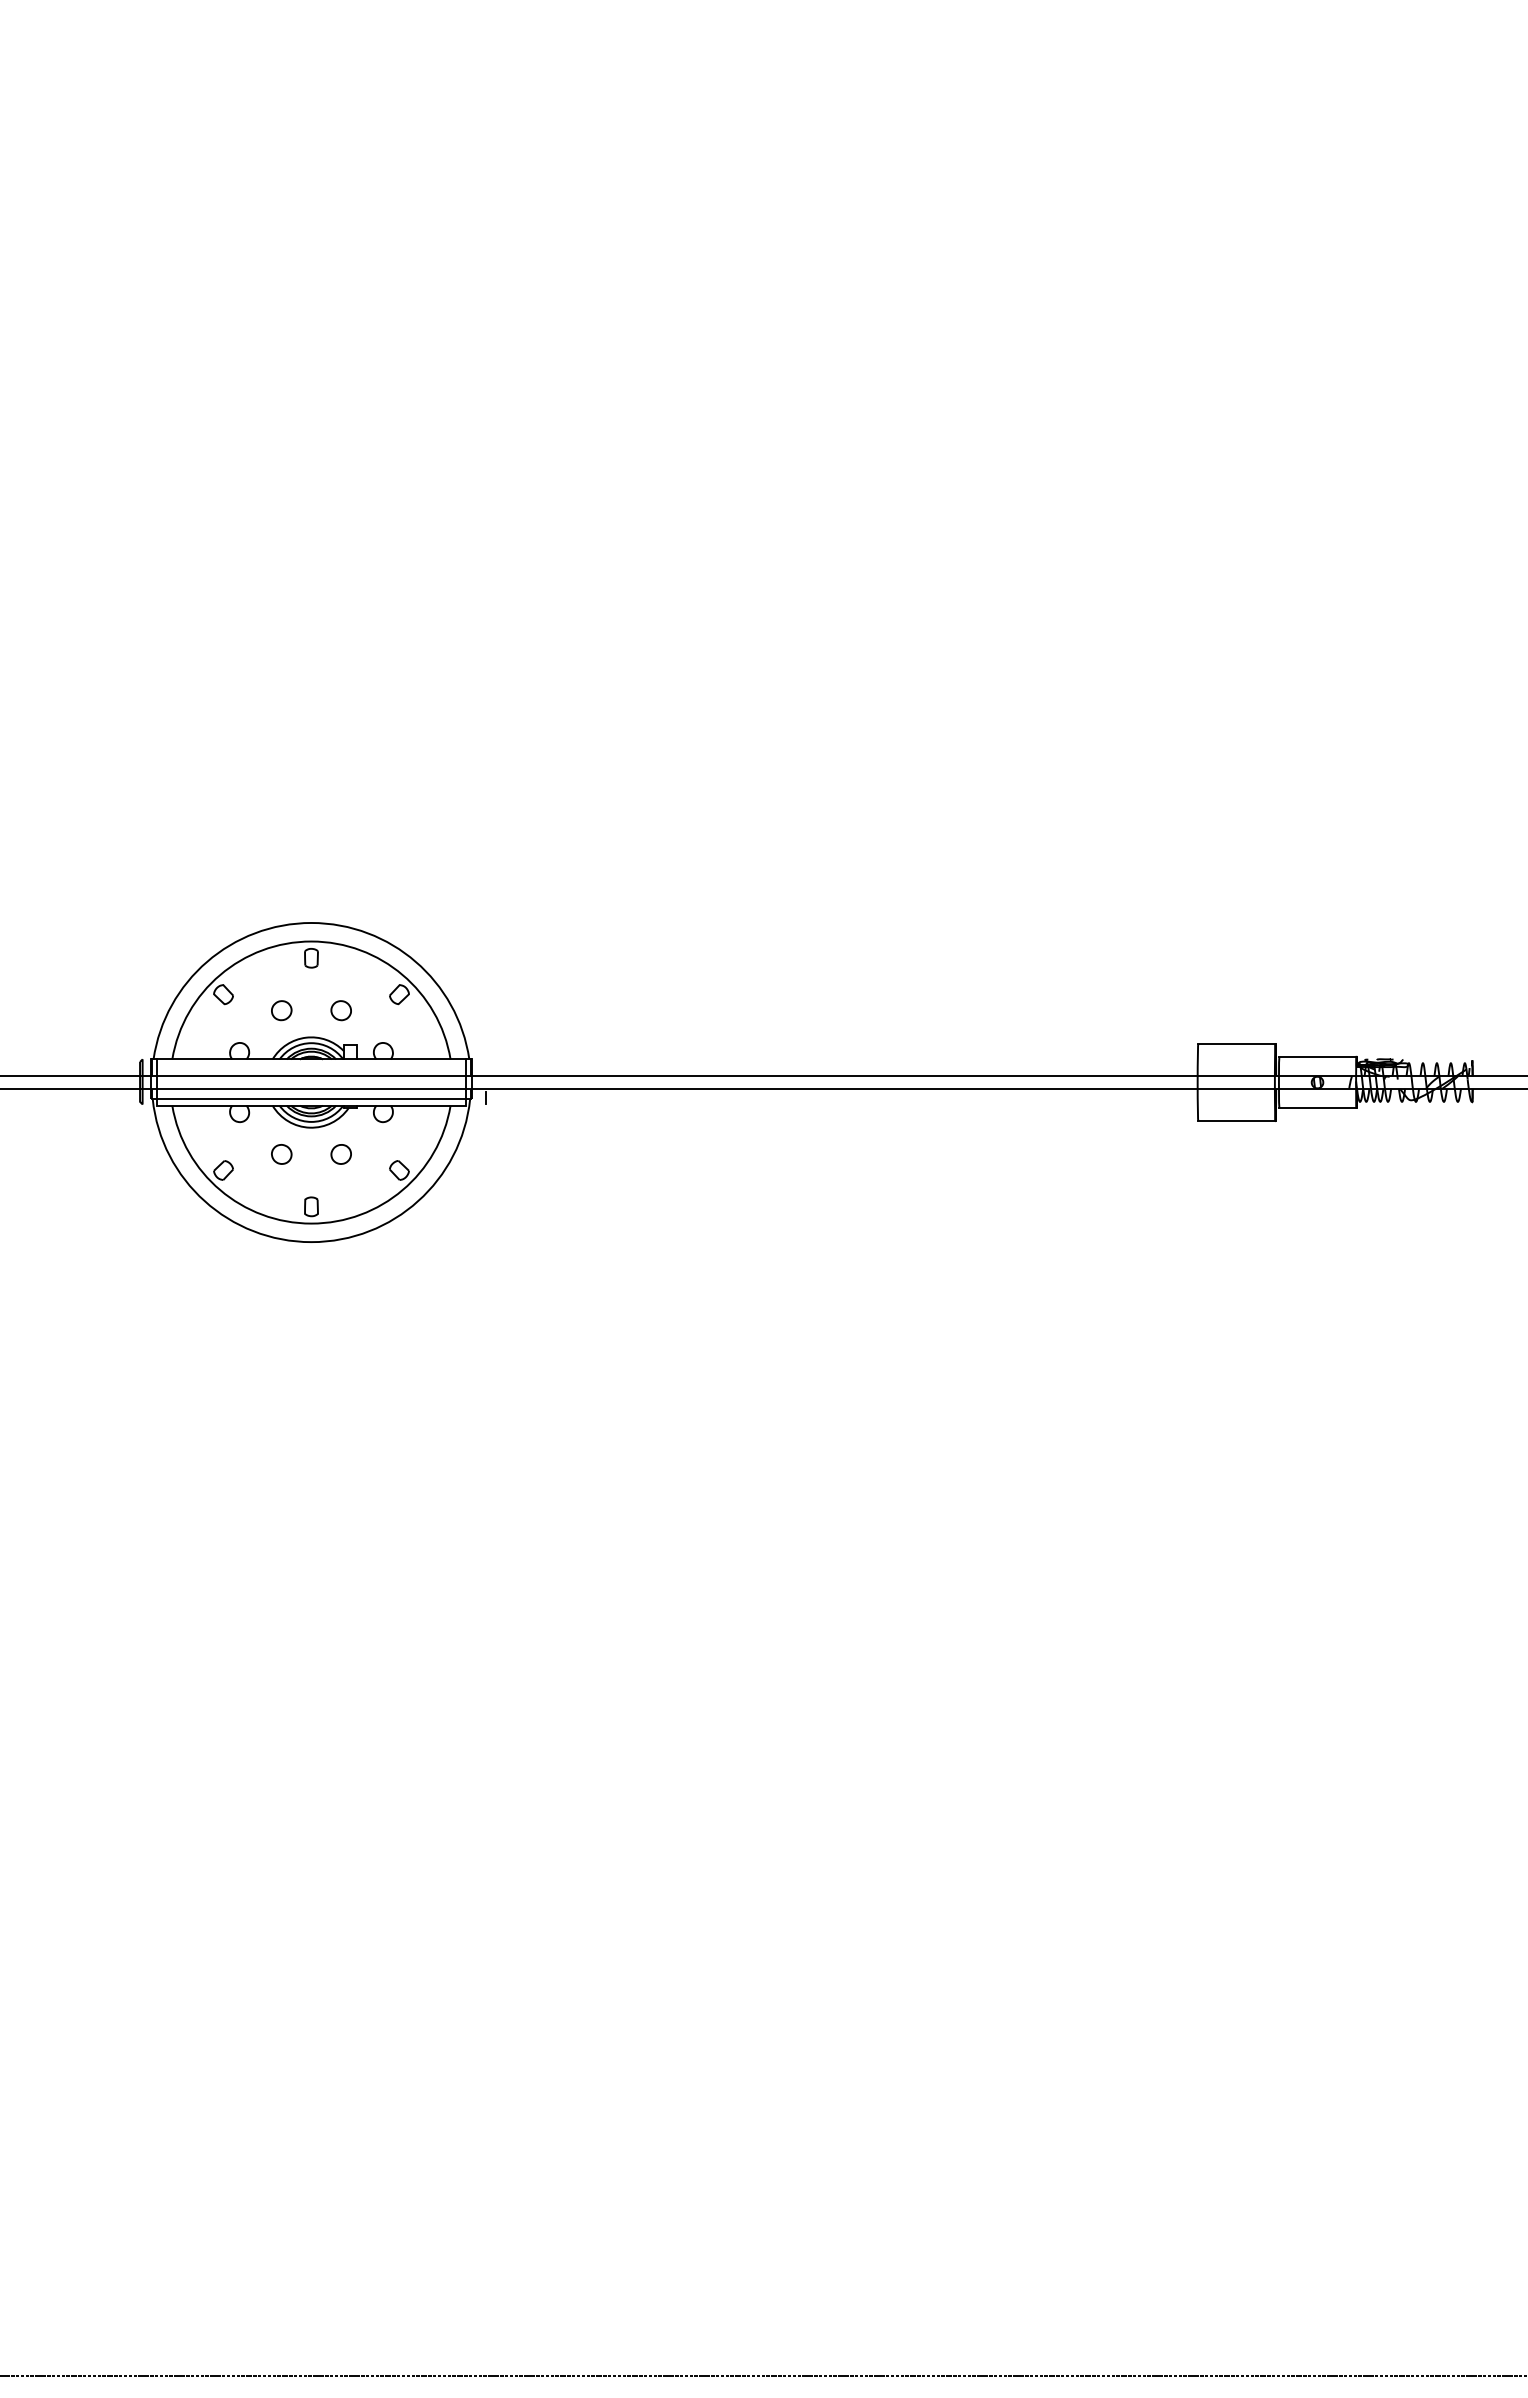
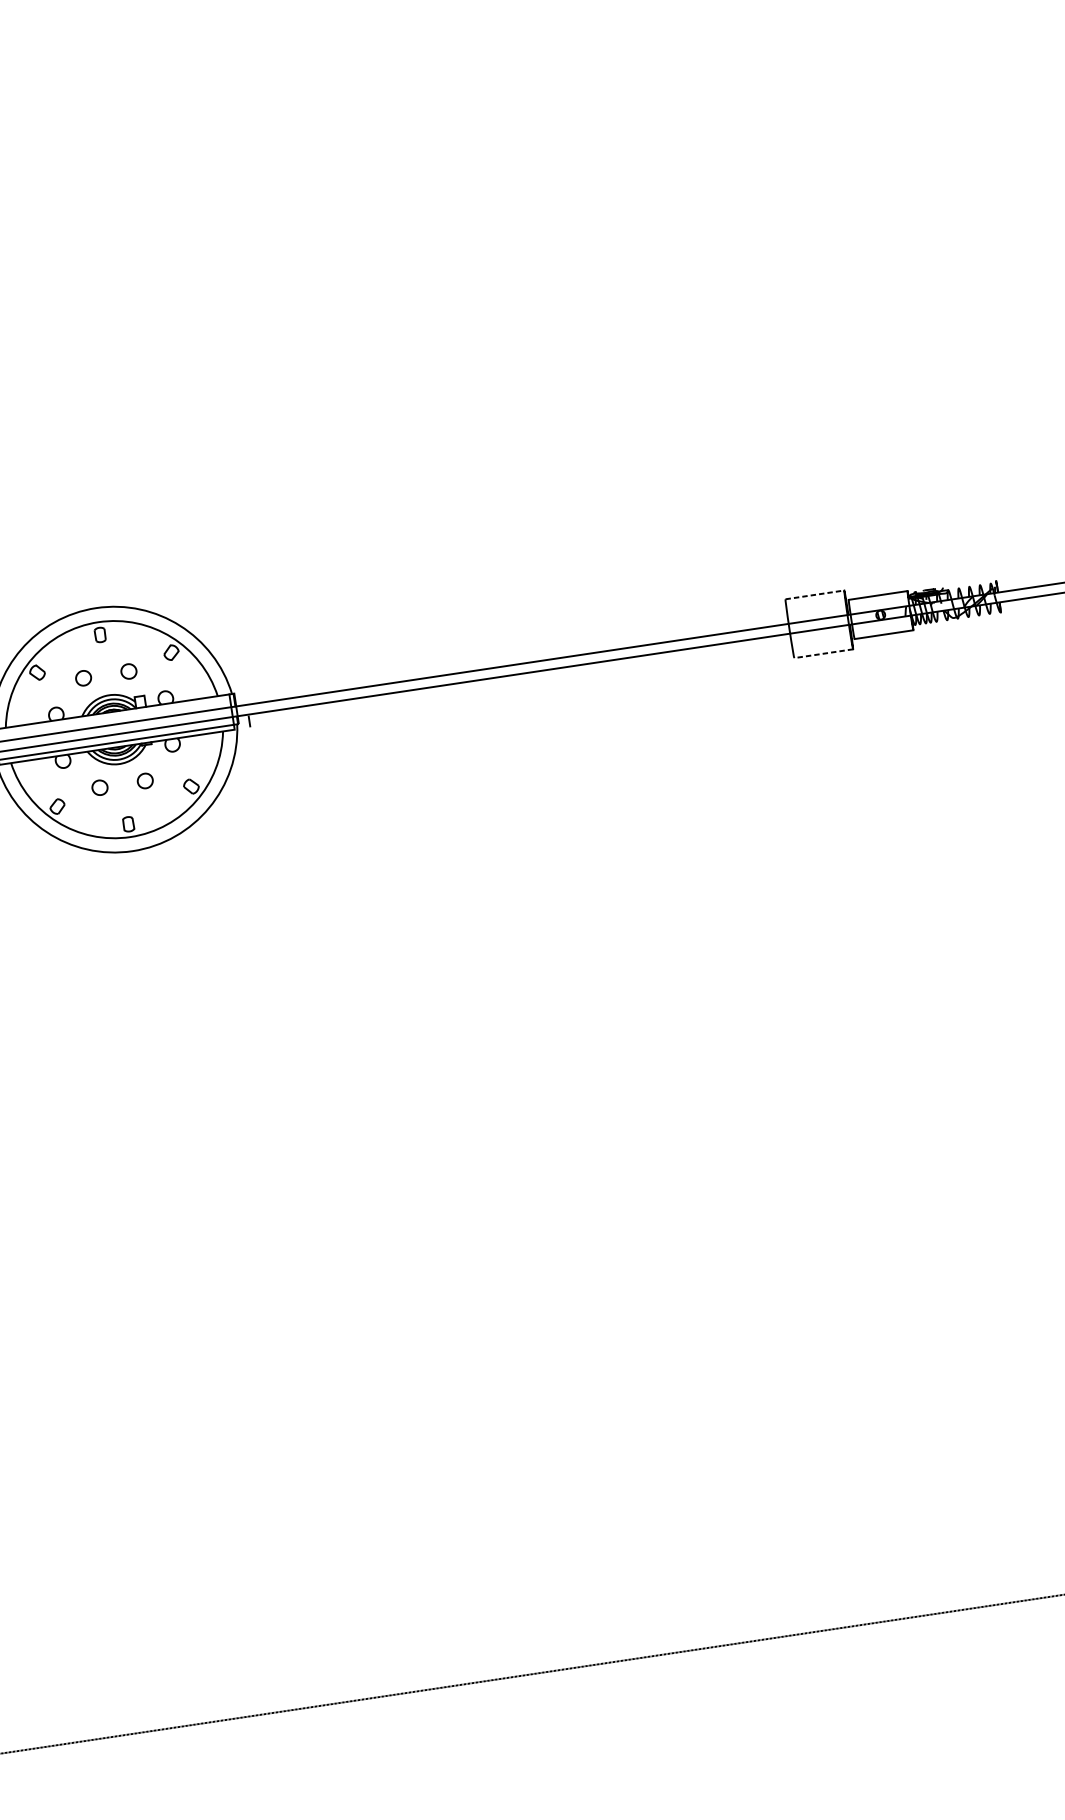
line: (1236, 1043) -> (814, 594), solid -> dashed
line: (1236, 1121) -> (823, 654), solid -> dashed

